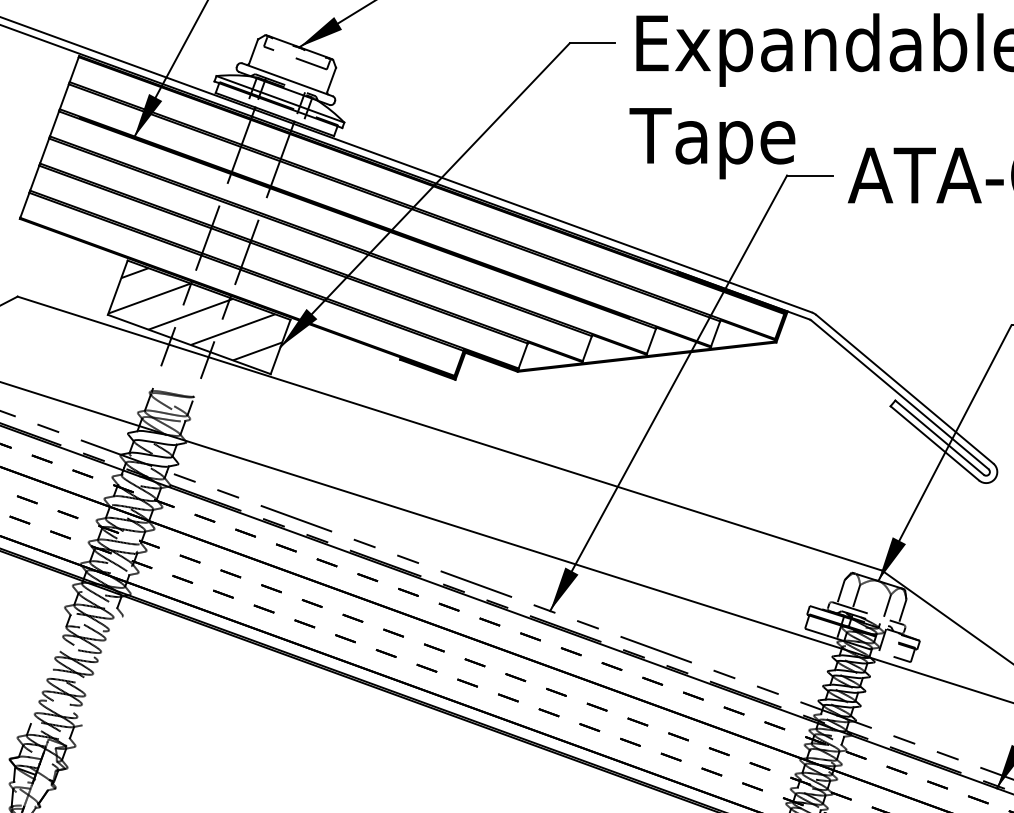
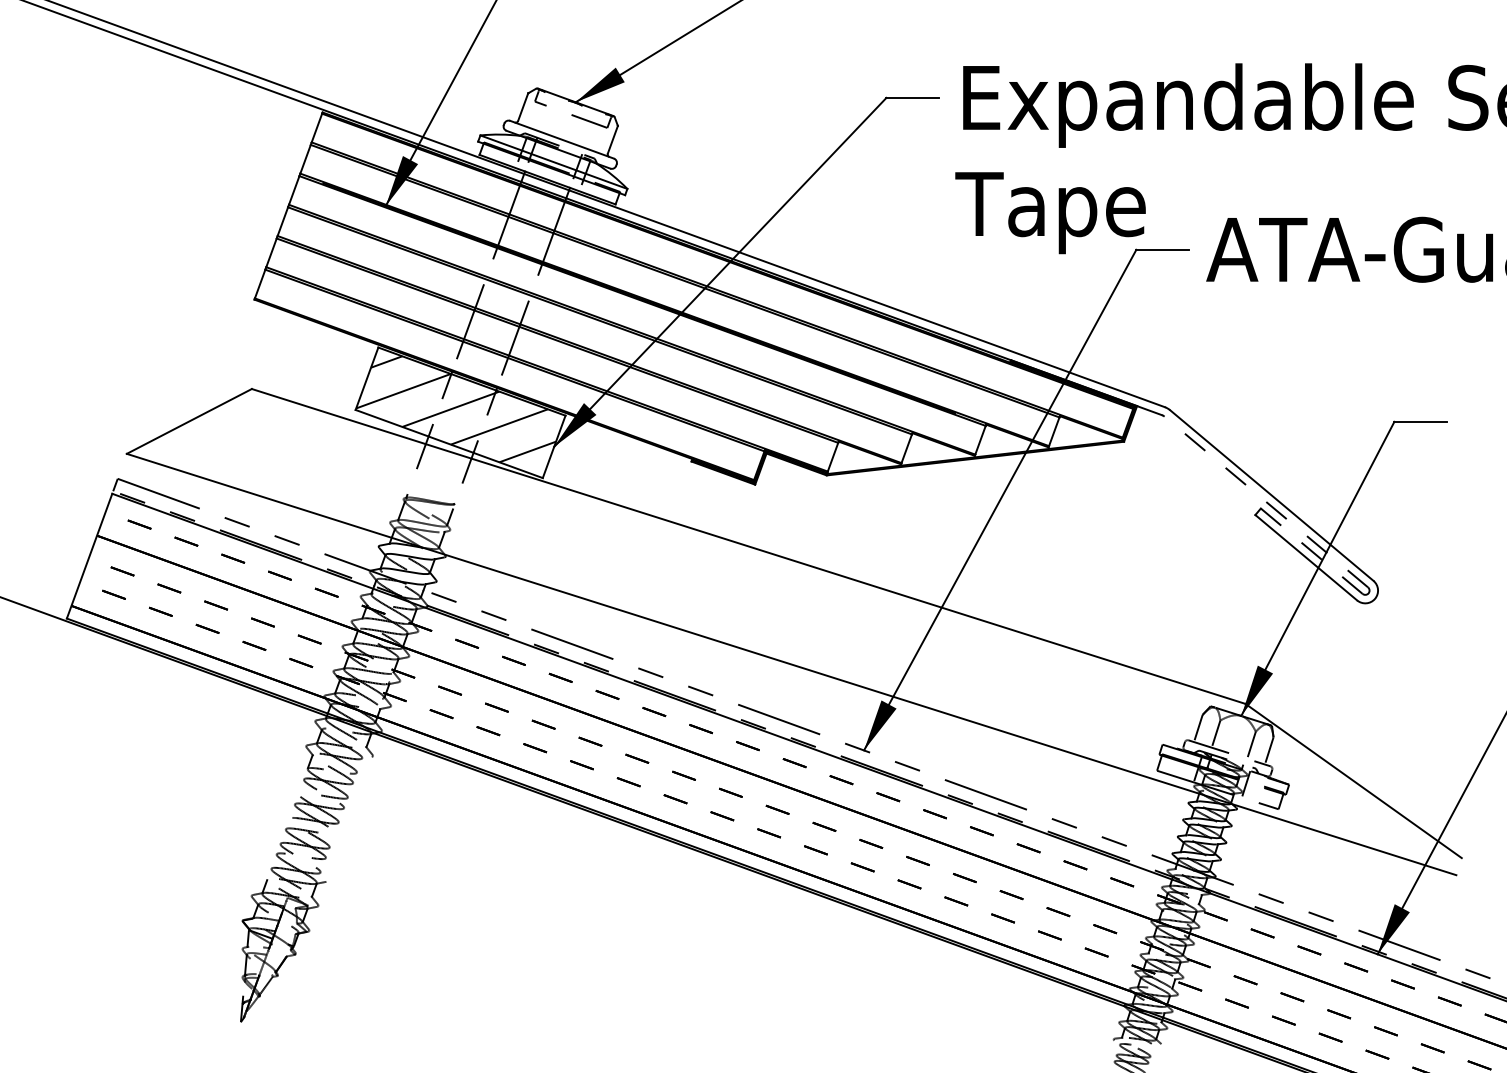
line: (900, 395) -> (1266, 502), solid -> dashed
line: (940, 437) -> (1312, 551), solid -> dashed

